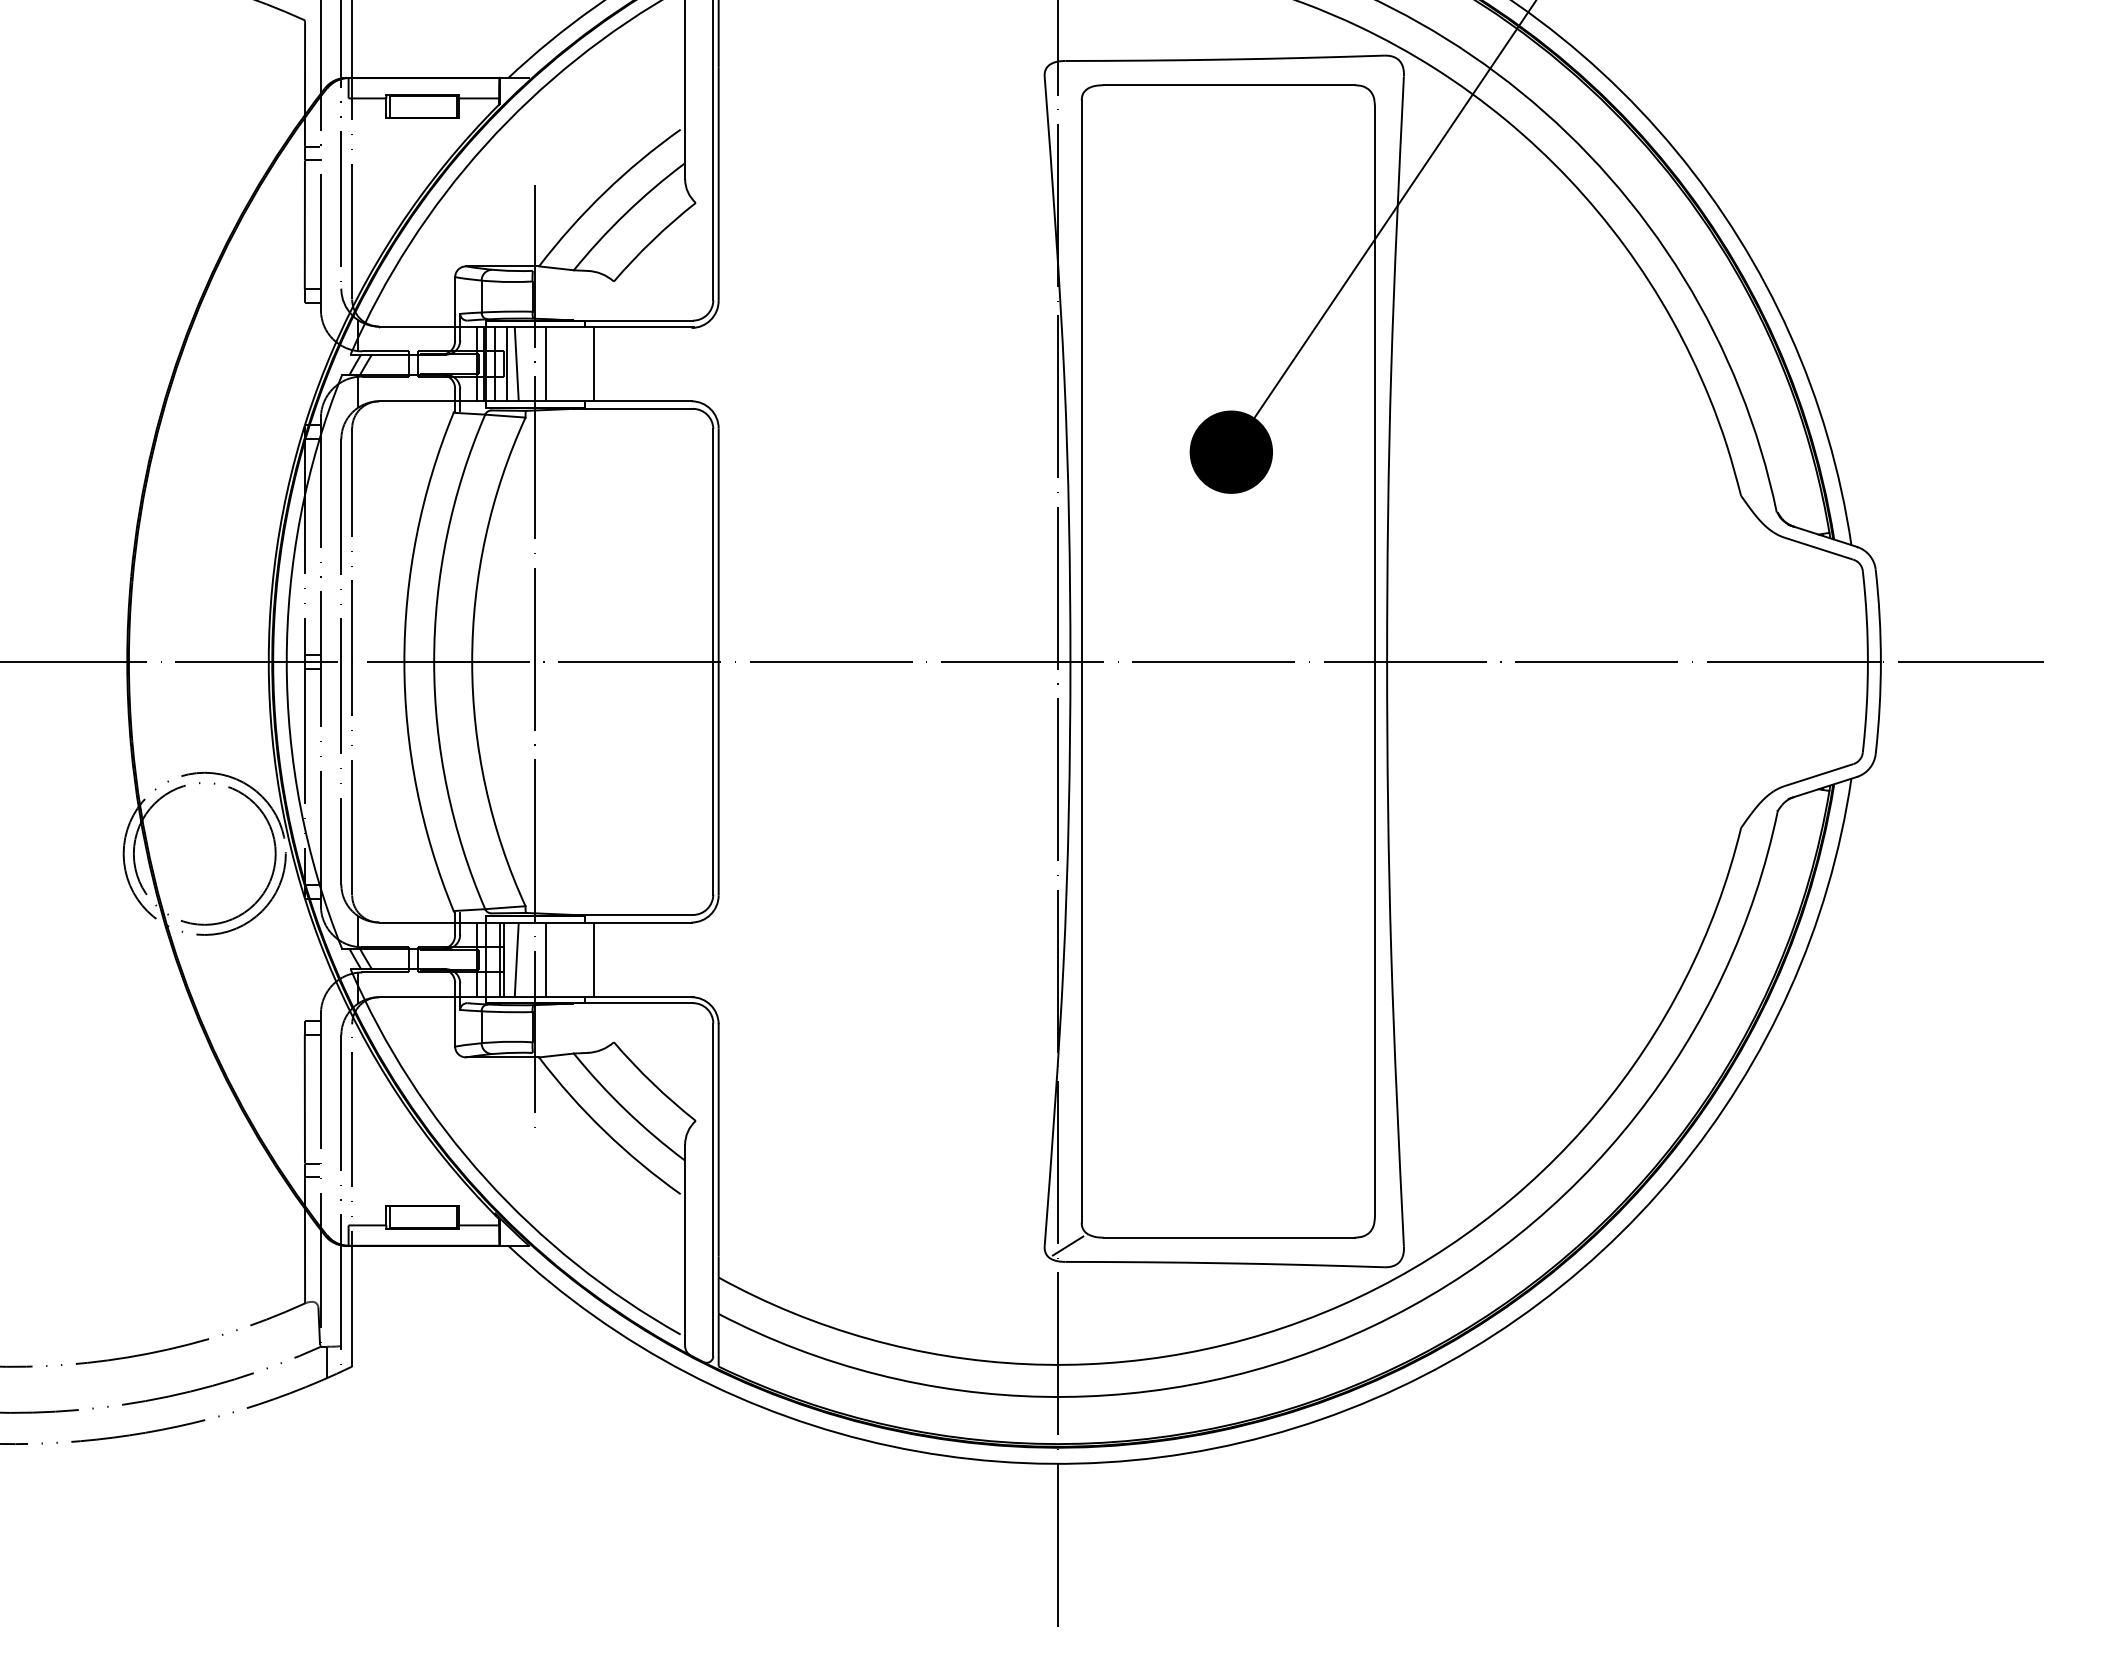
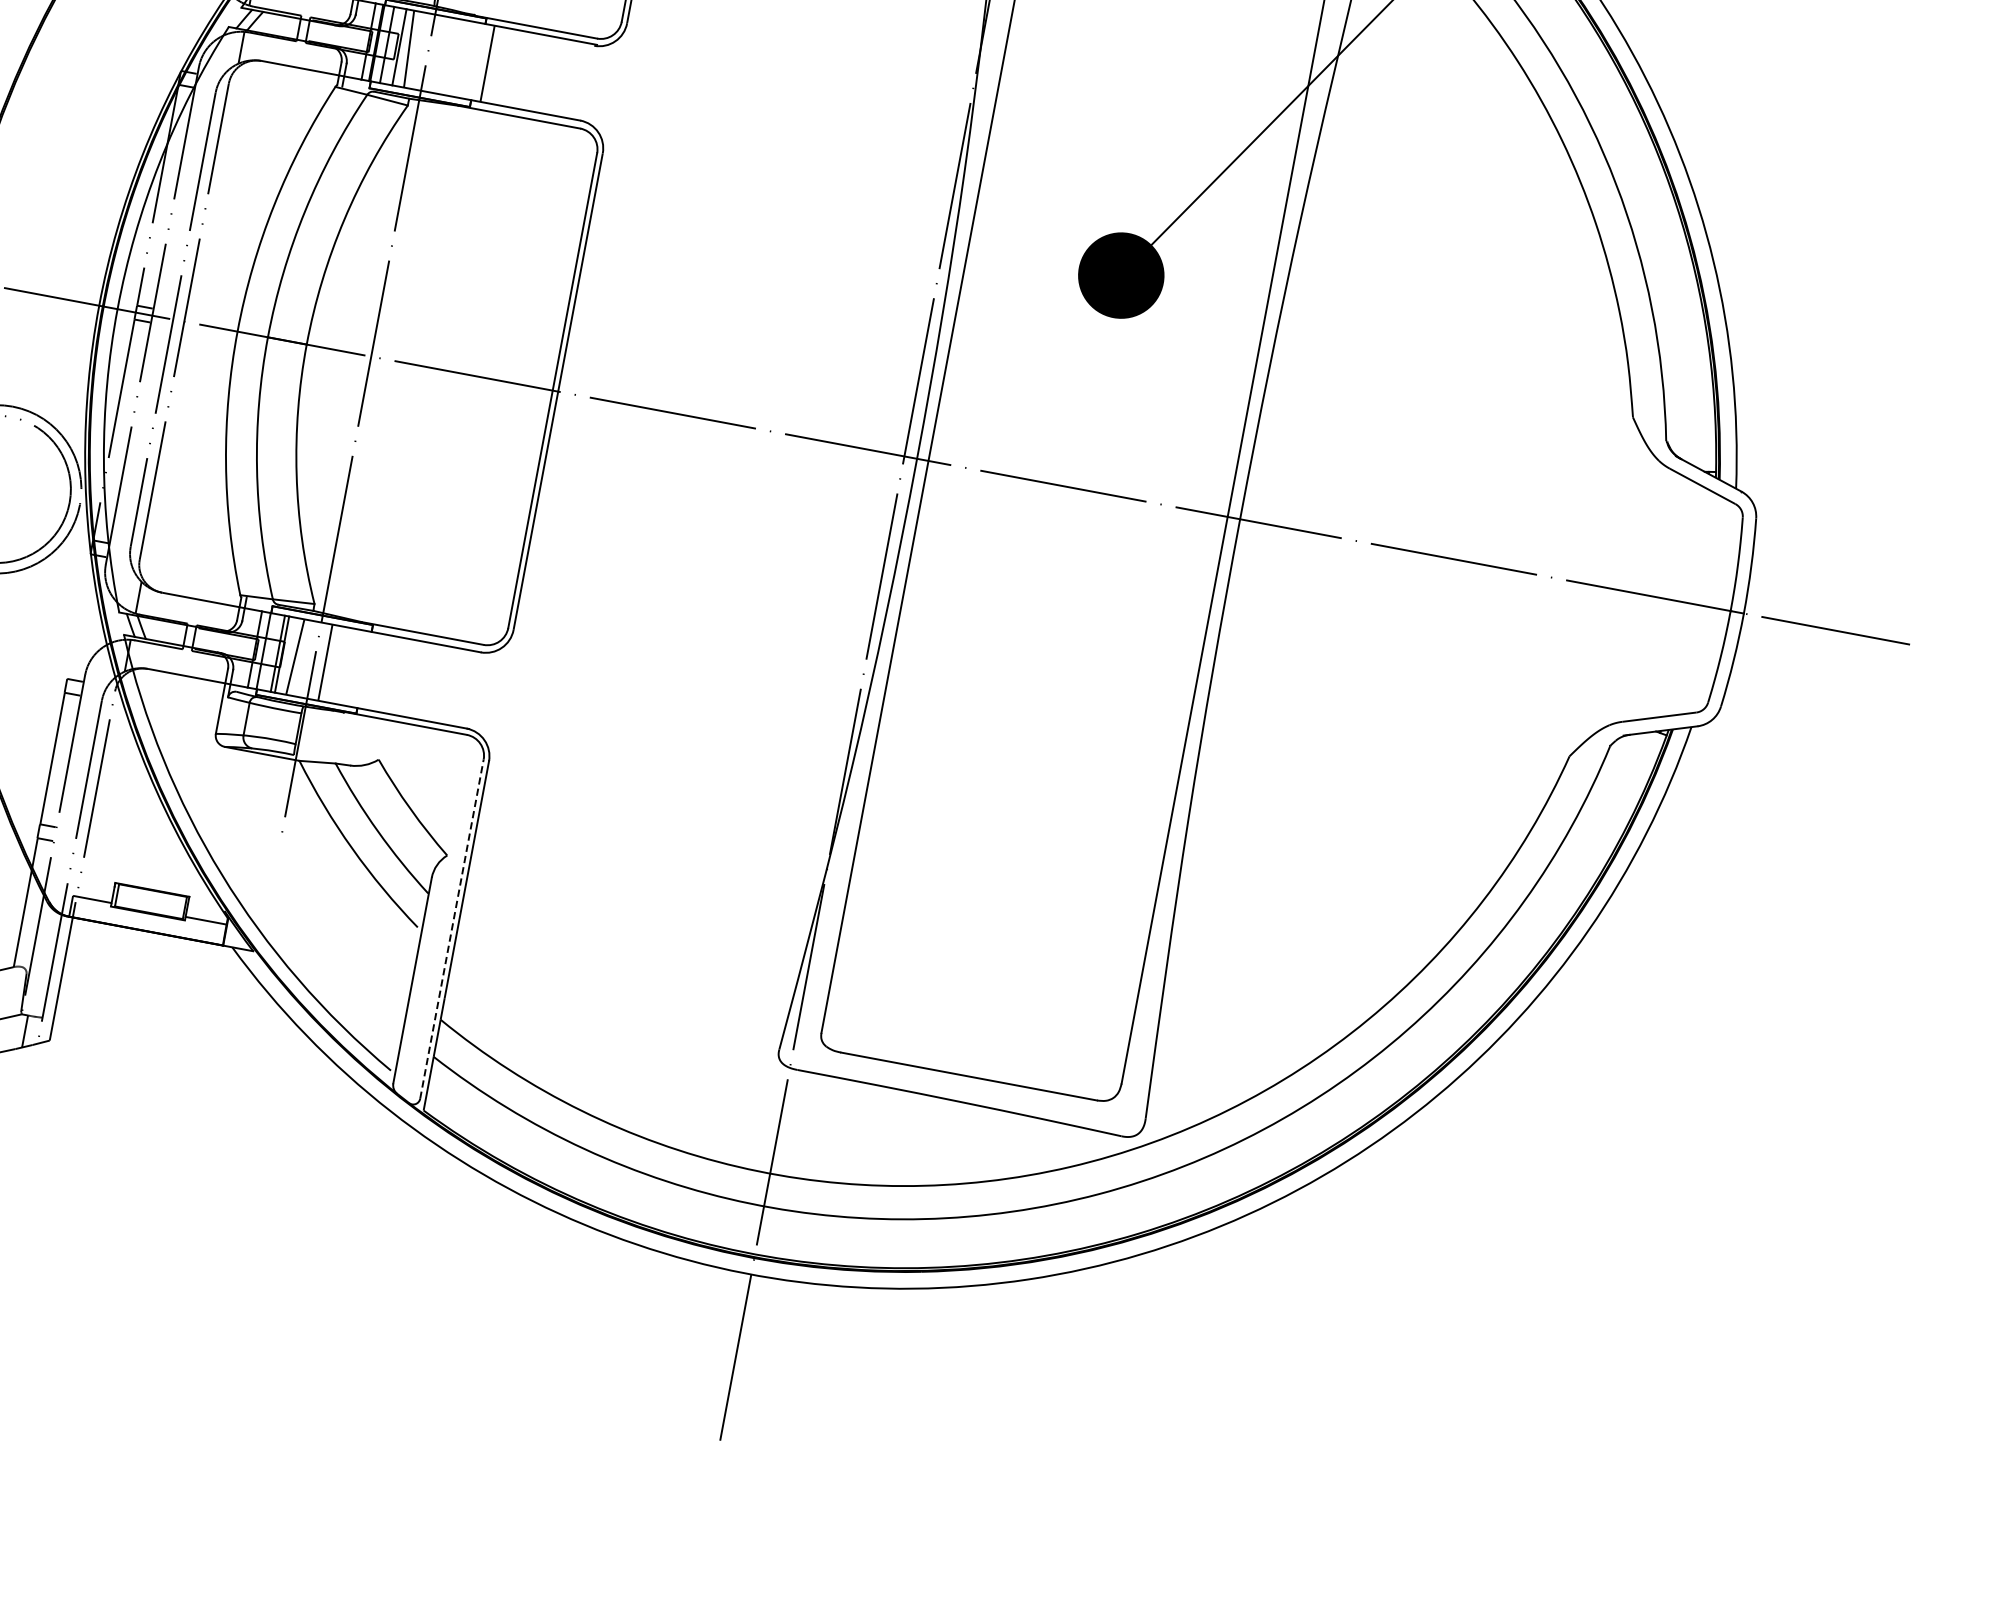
line: (546, 363) -> (439, 54), removed
line: (593, 959) -> (373, 671), removed
line: (713, 1189) -> (452, 928), solid -> dashed
line: (1067, 1245) -> (802, 1053), removed

